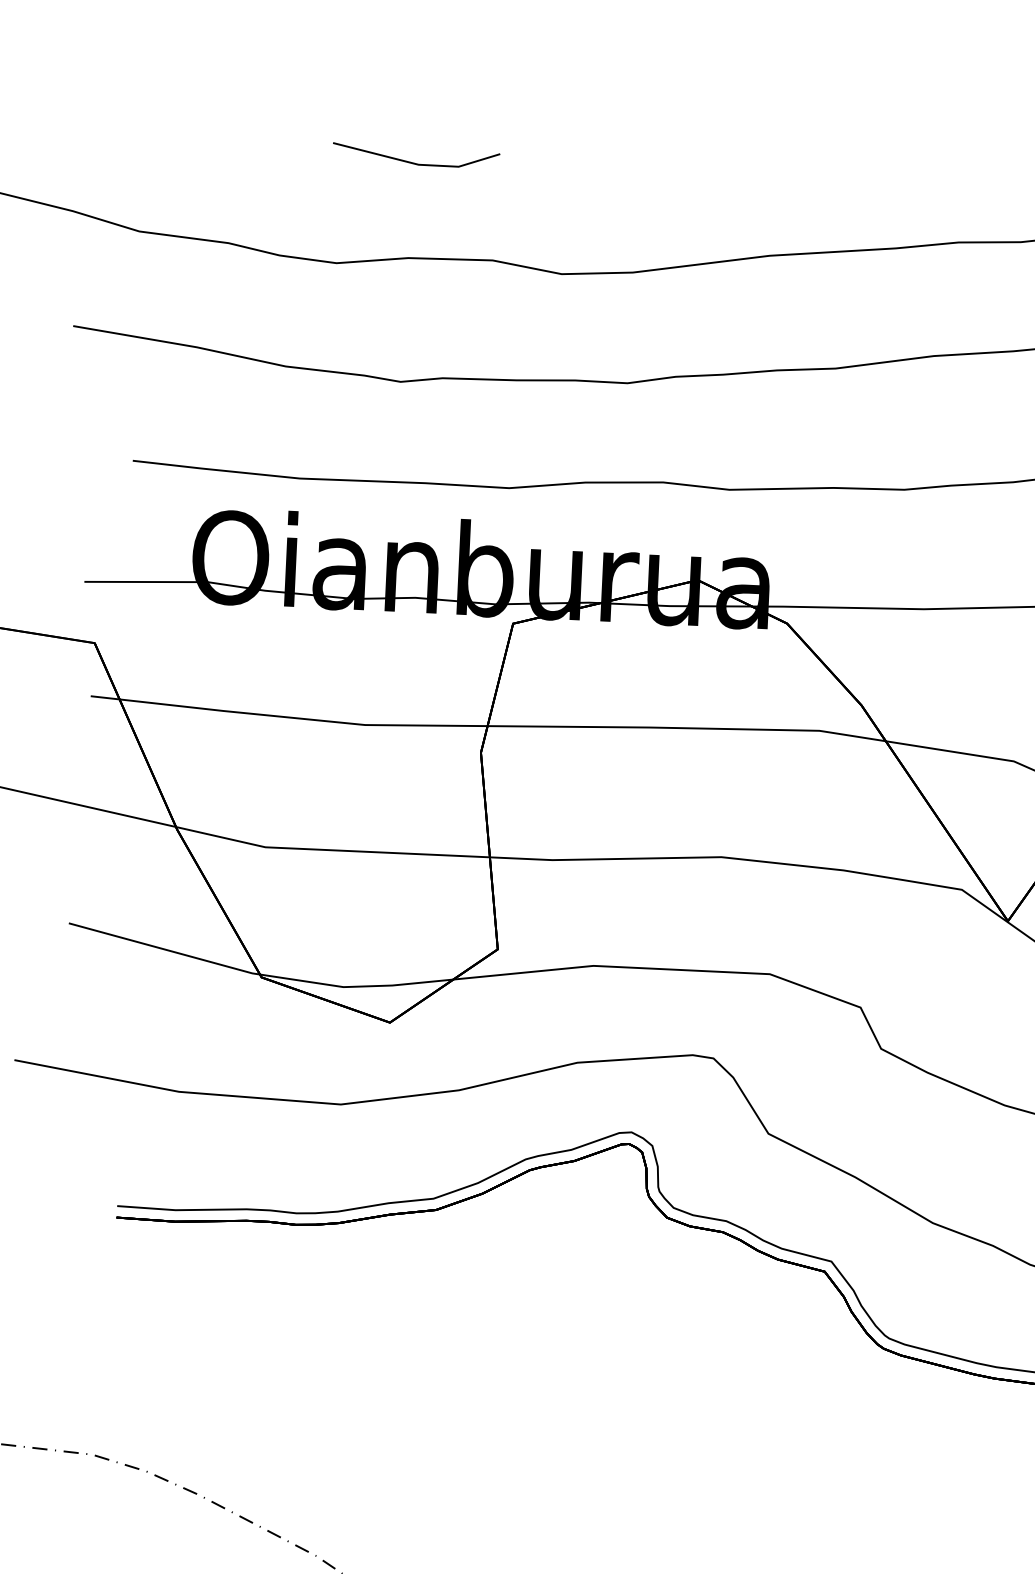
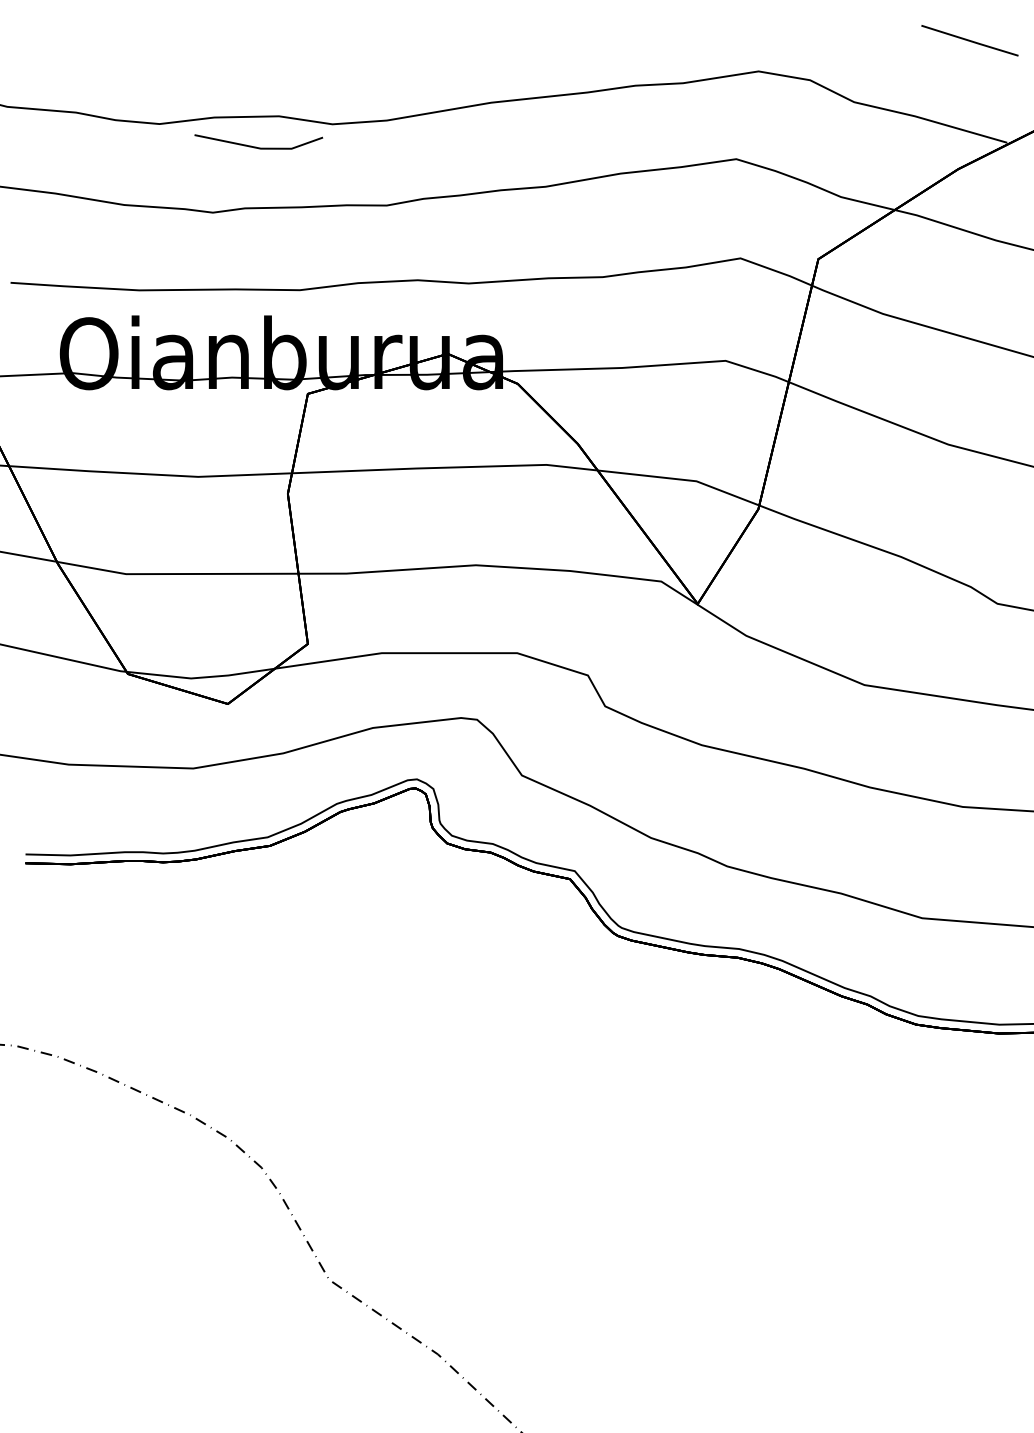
line: (413, 161) -> (256, 146), moved

